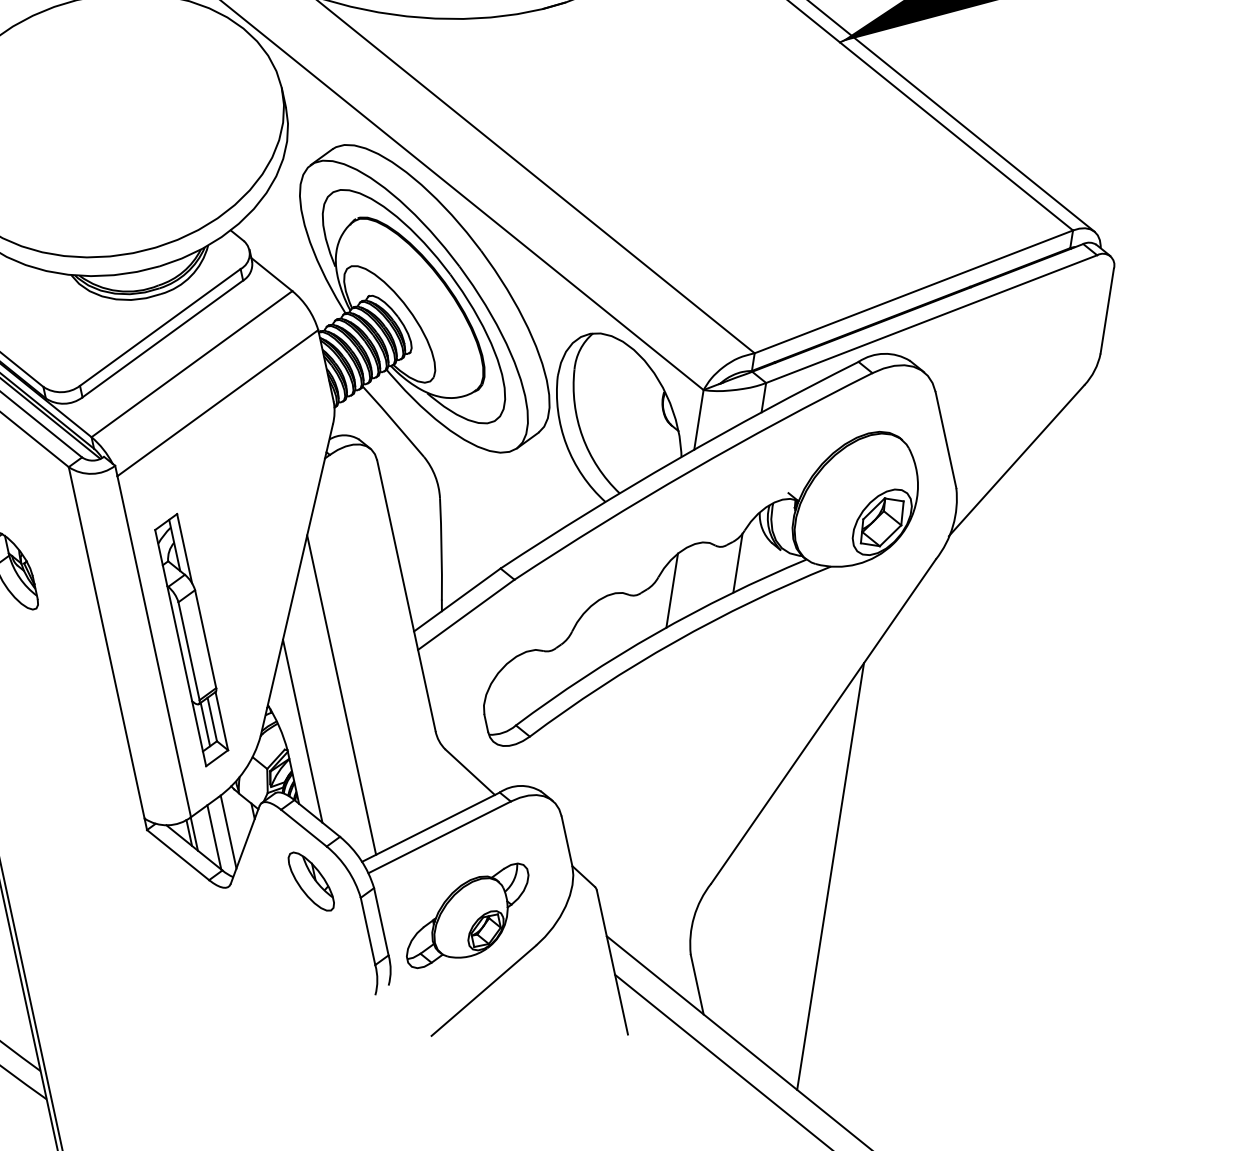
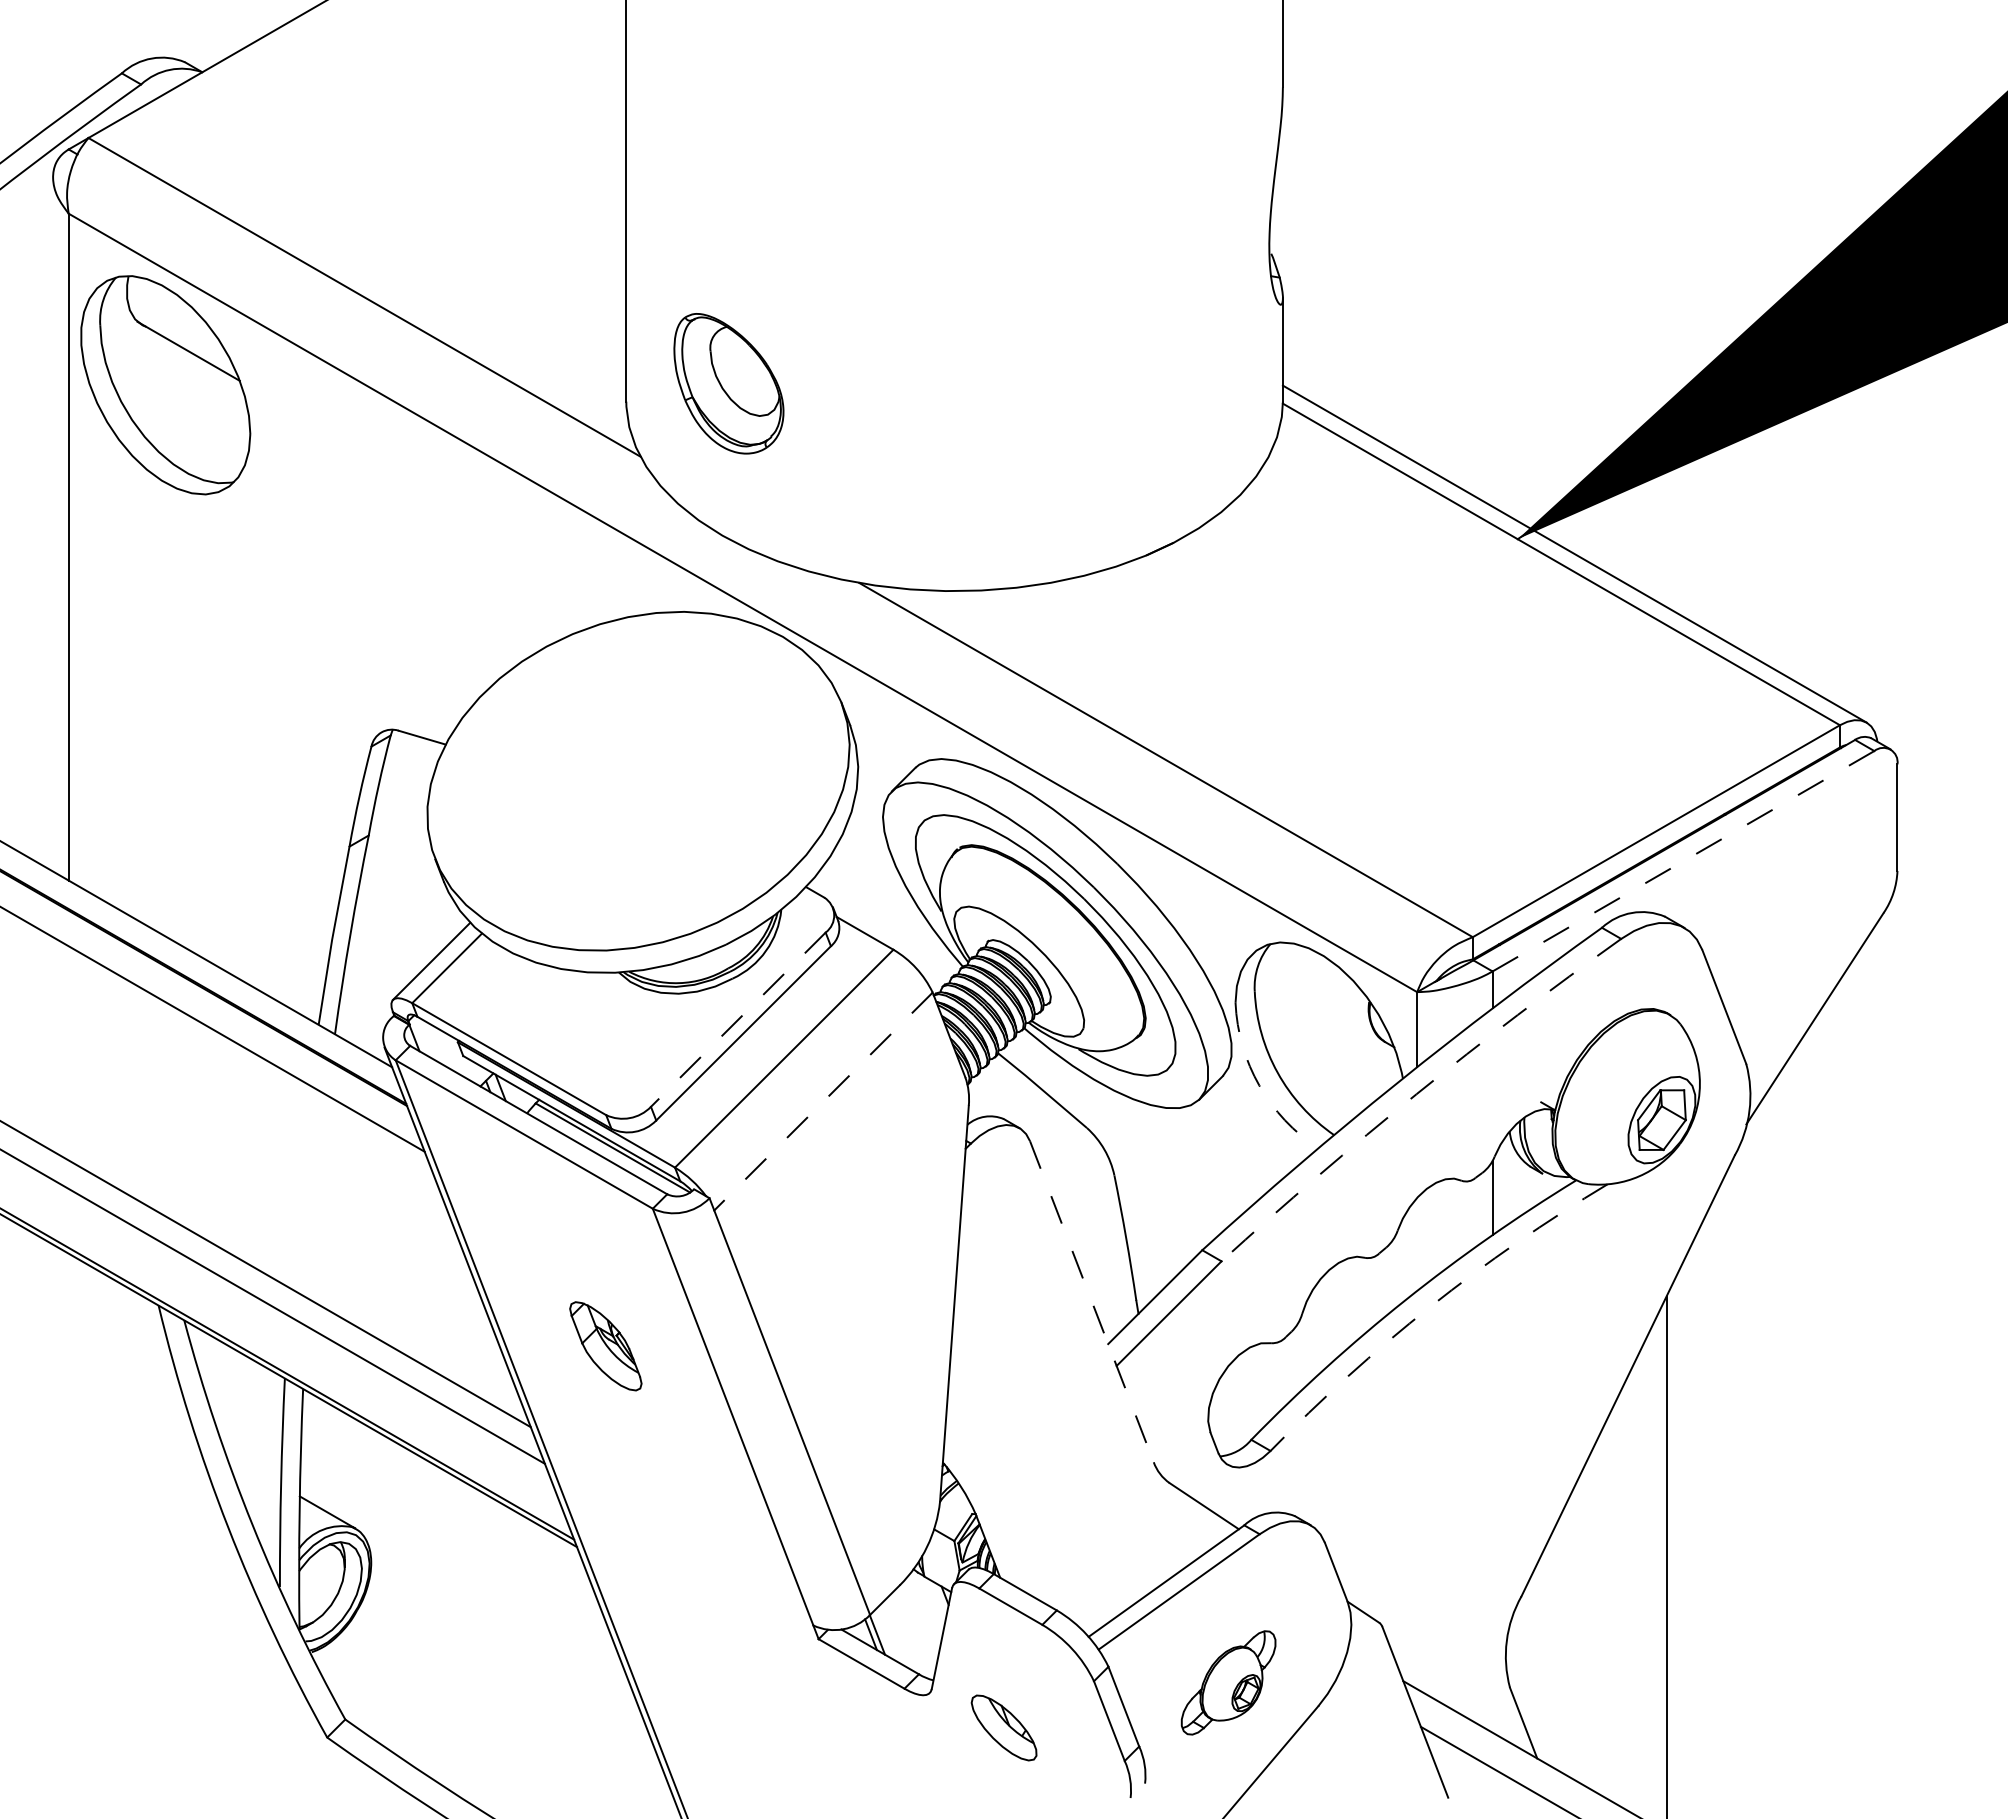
line: (931, 319) -> (1683, 861), solid -> dashed
line: (159, 327) -> (737, 1020), solid -> dashed
line: (217, 403) -> (823, 1101), solid -> dashed
arc: (566, 444) -> (1259, 1085), solid -> dashed
arc: (690, 471) -> (1416, 1094), solid -> dashed
line: (672, 589) -> (1417, 1243), removed
line: (406, 595) -> (1091, 1301), solid -> dashed
part: (191, 640) -> (836, 1397), removed
arc: (675, 641) -> (1430, 1306), solid -> dashed
line: (341, 694) -> (1031, 1435), removed
line: (302, 730) -> (990, 1487), removed
line: (228, 831) -> (918, 1625), removed
line: (214, 837) -> (902, 1635), removed
part: (310, 881) -> (1003, 1727), moved
part: (467, 915) -> (1228, 1682), size x0.7

